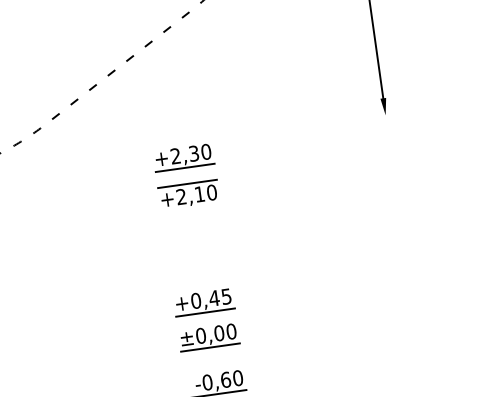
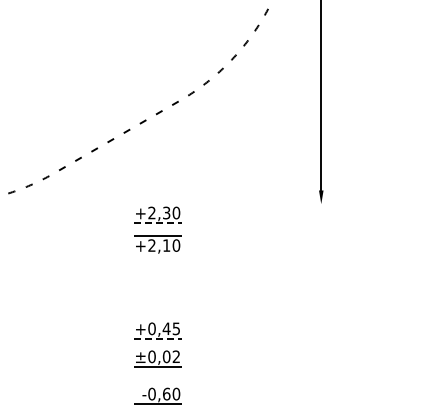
line: (185, 168) -> (158, 223), solid -> dashed
line: (206, 313) -> (158, 339), solid -> dashed
text: (231, 331) -> (176, 356), ±0,00 -> ±0,02

